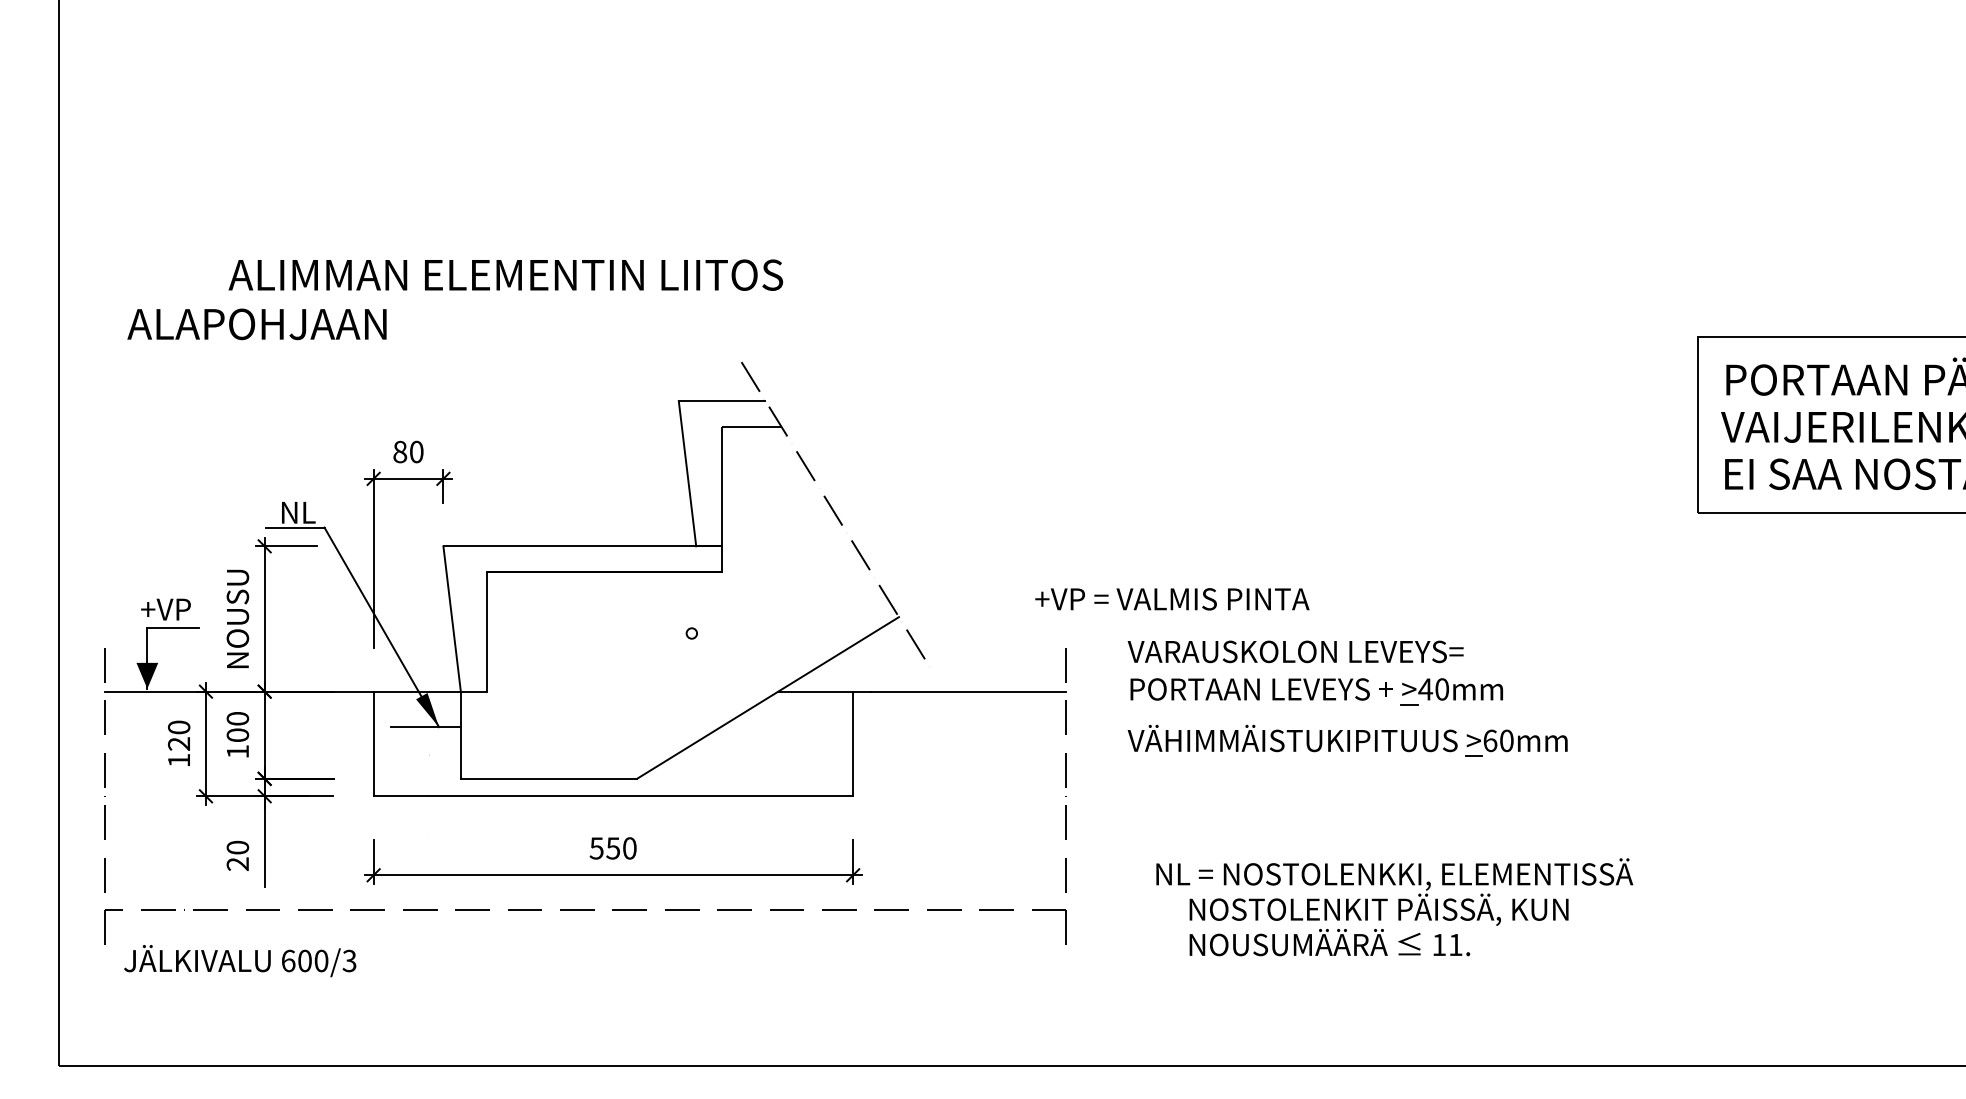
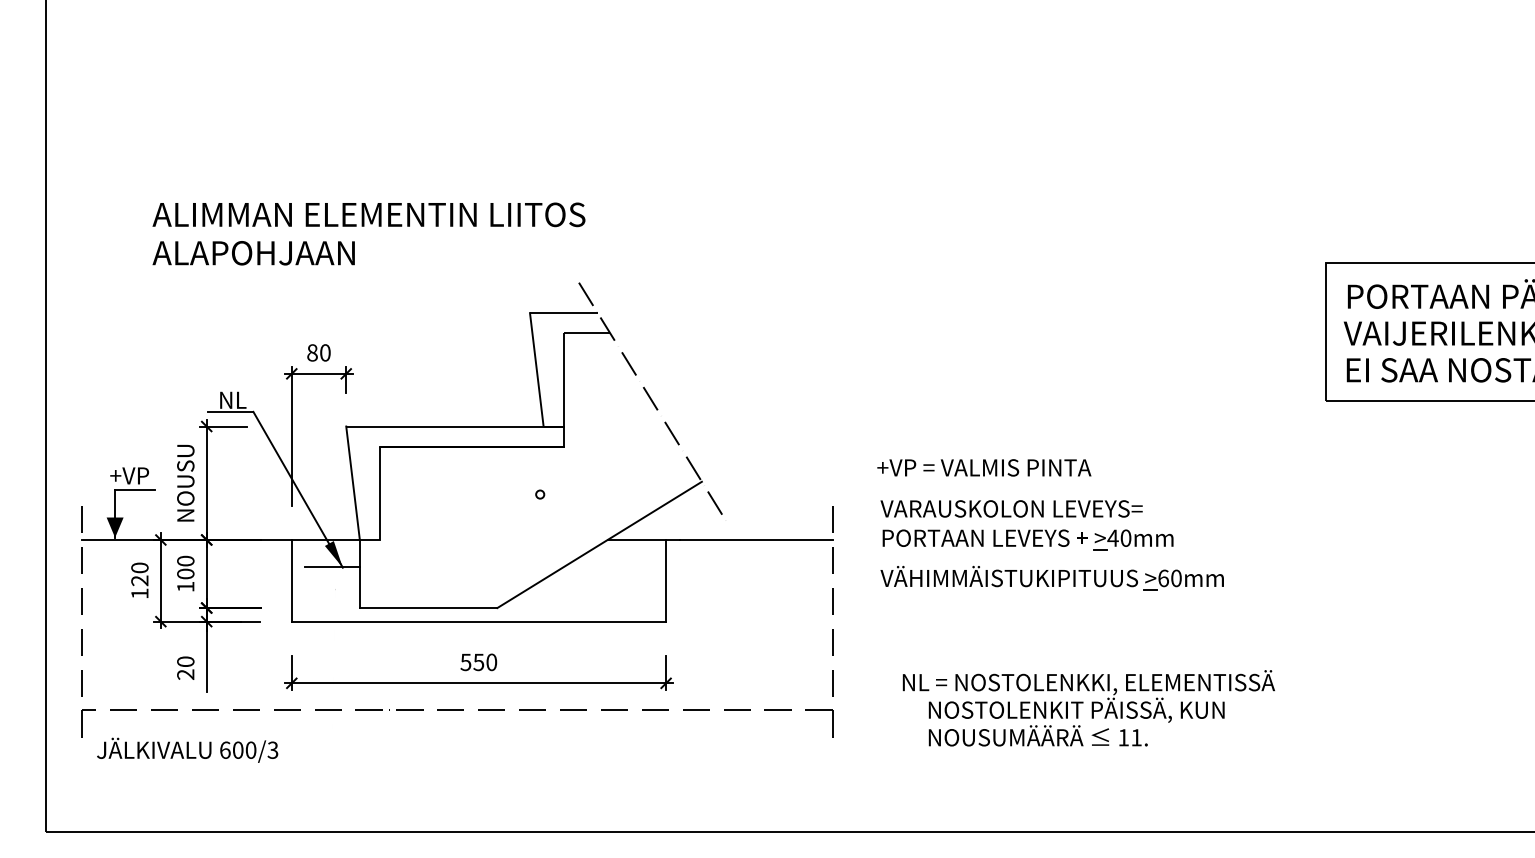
text: (505, 274) -> (368, 214), moved
text: (256, 324) -> (253, 253), moved
text: (1172, 598) -> (984, 467), moved

